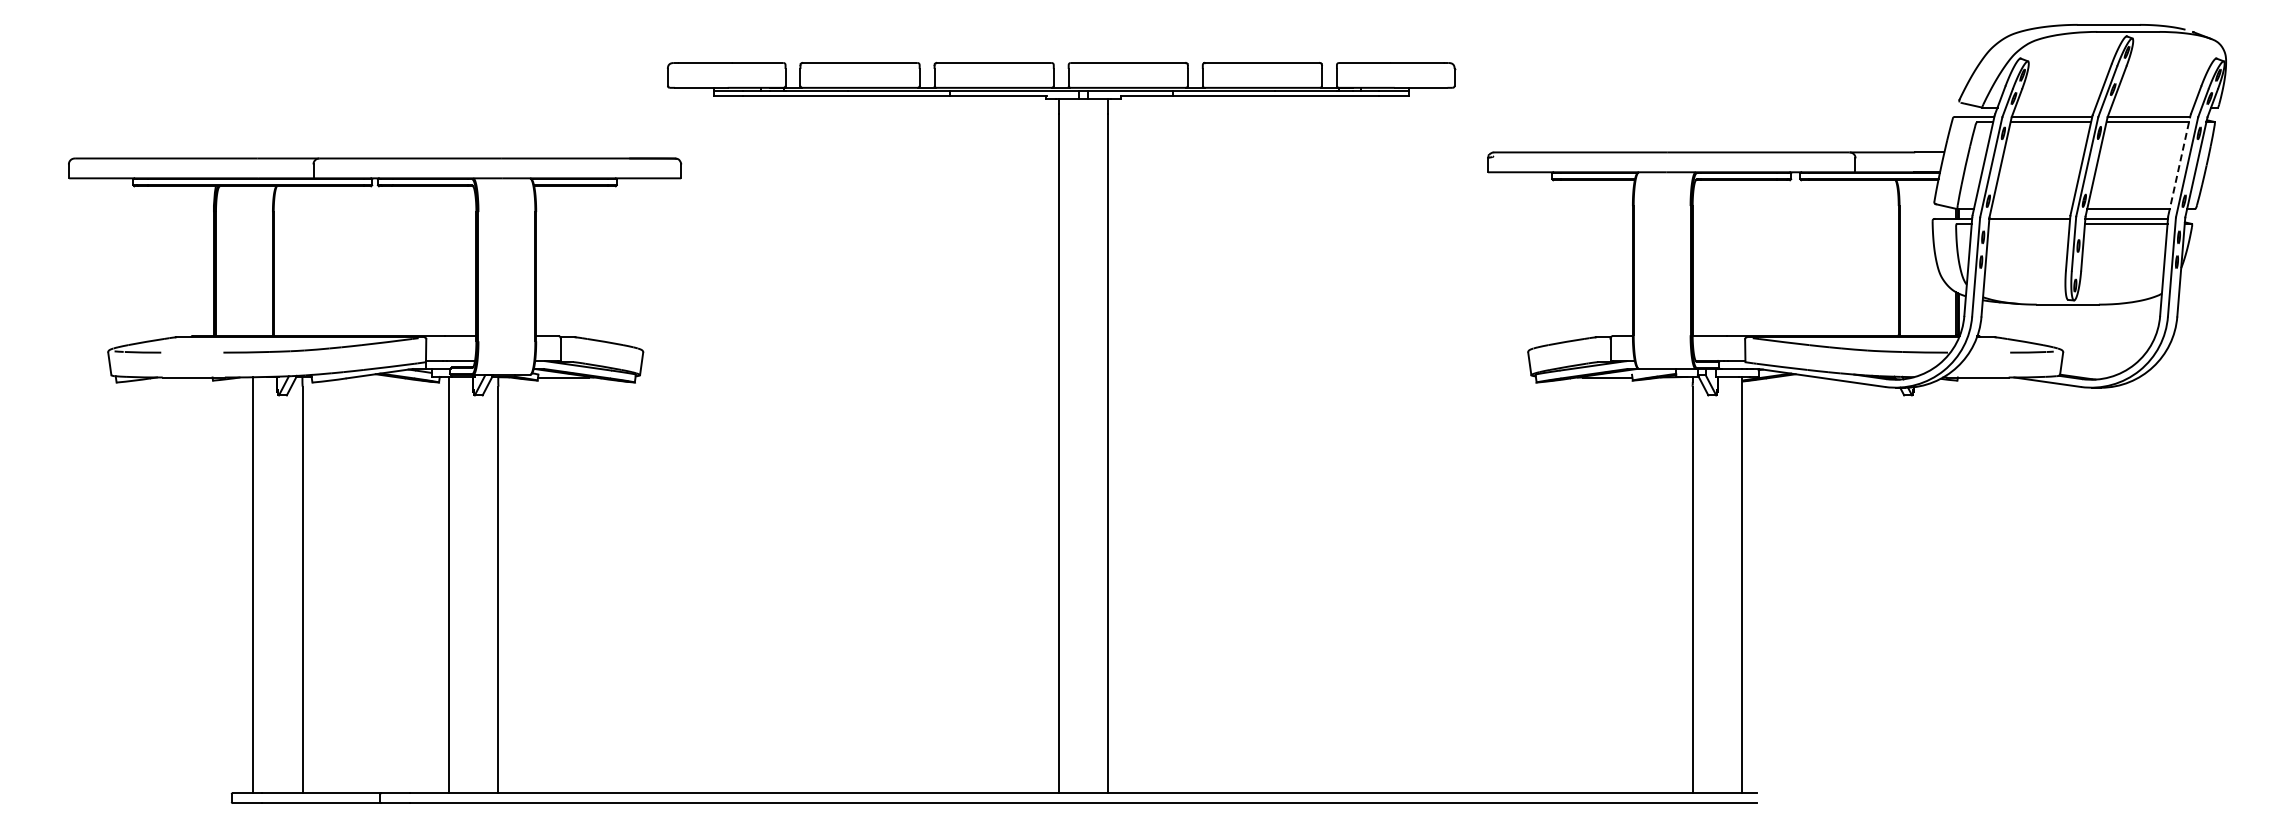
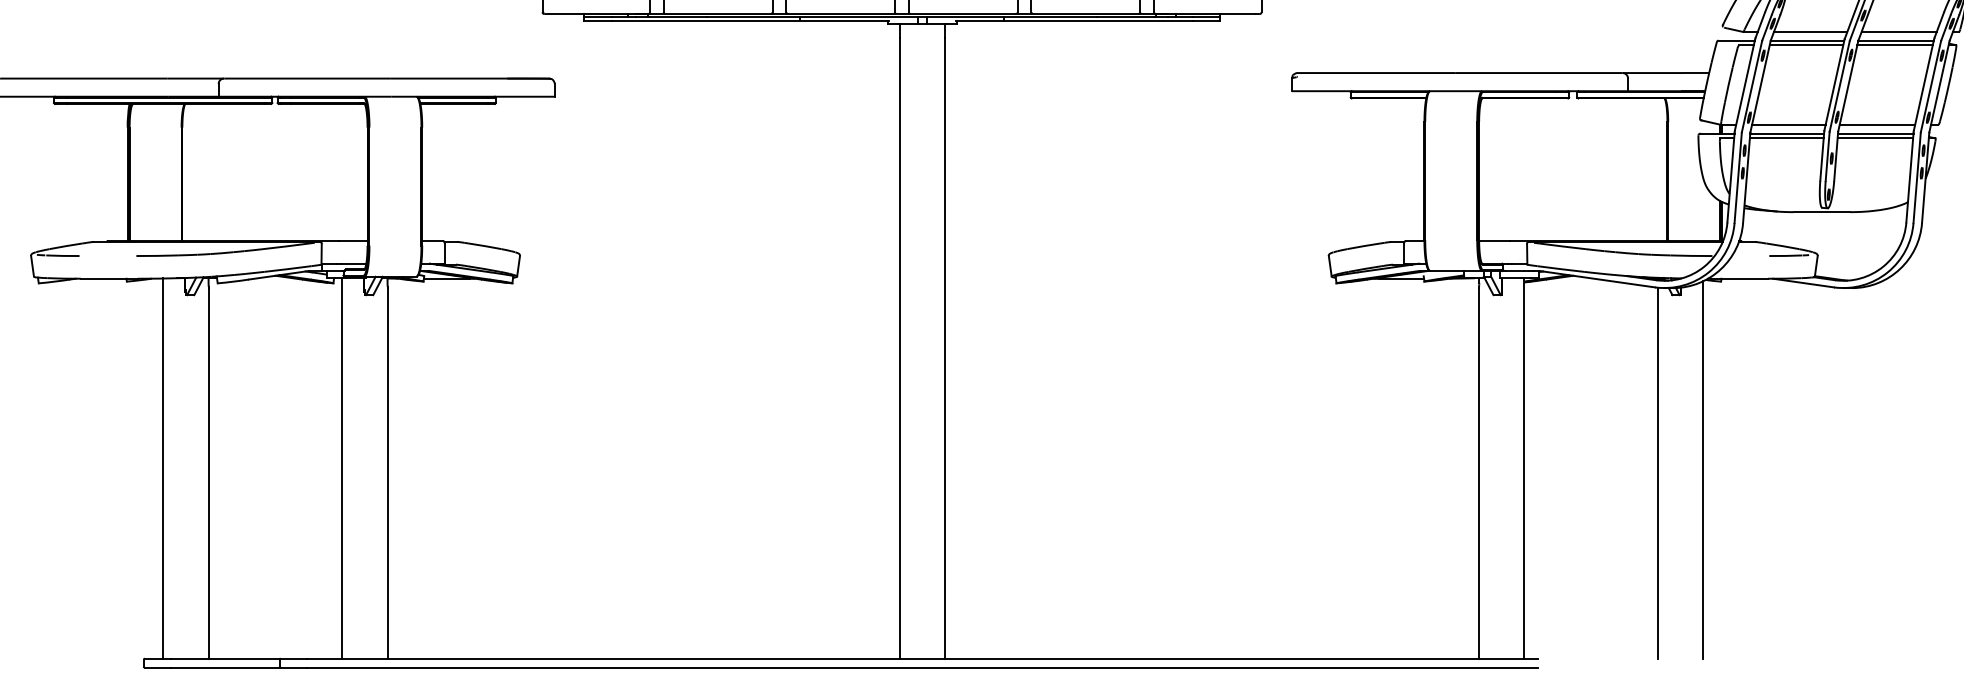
line: (2055, 107) -> (1810, 31), added
line: (2152, 107) -> (1899, 31), added
line: (2179, 165) -> (1924, 84), dashed -> solid
line: (2031, 209) -> (1788, 125), added
line: (2028, 223) -> (1786, 138), added
line: (1938, 586) -> (1703, 469), added
line: (1888, 590) -> (1658, 473), added

